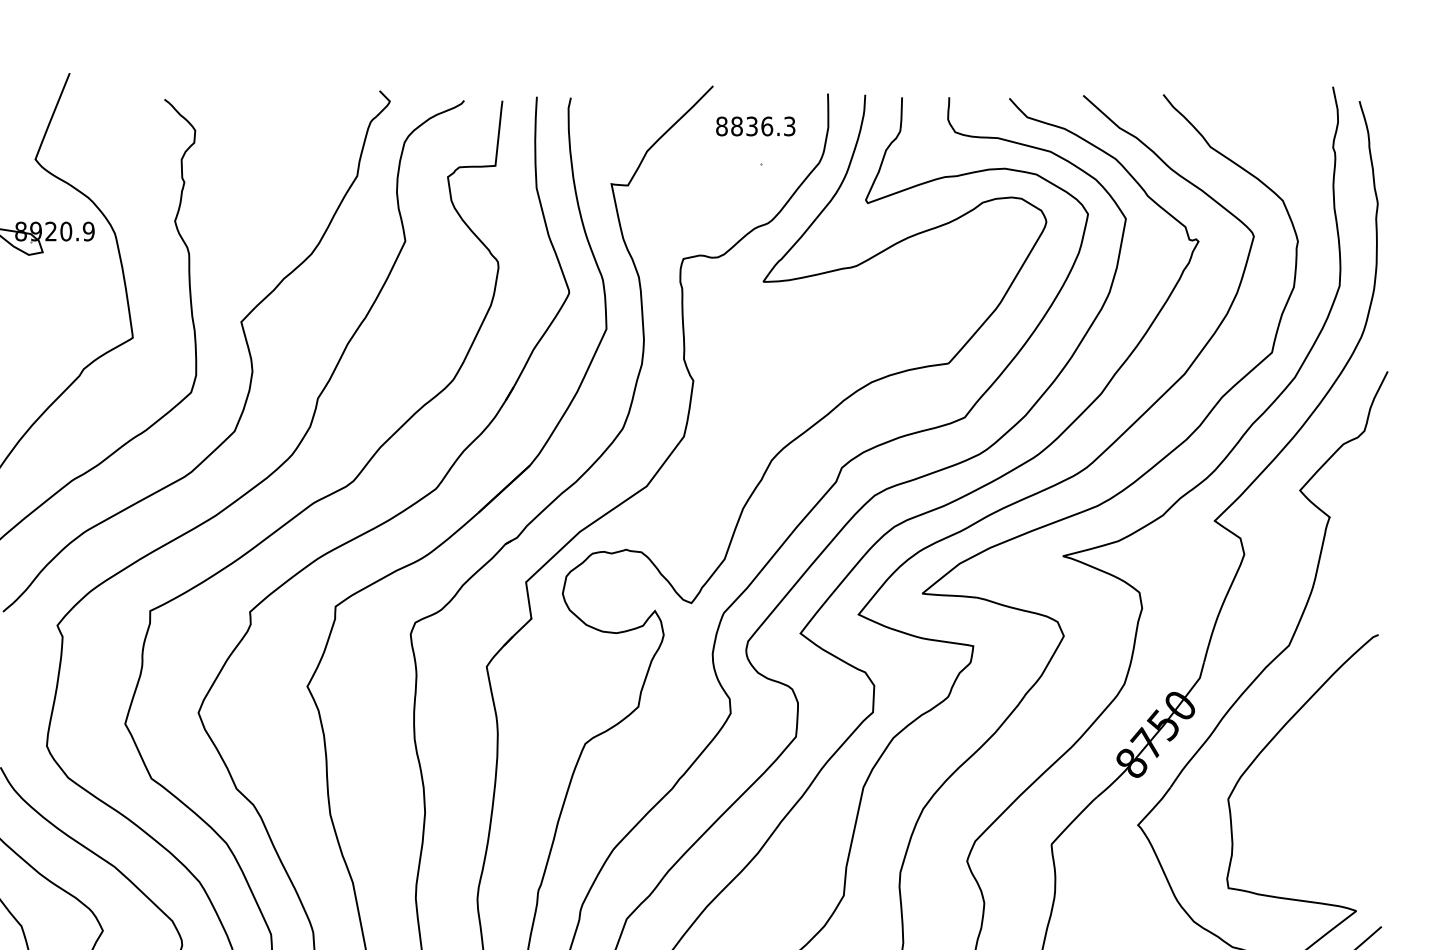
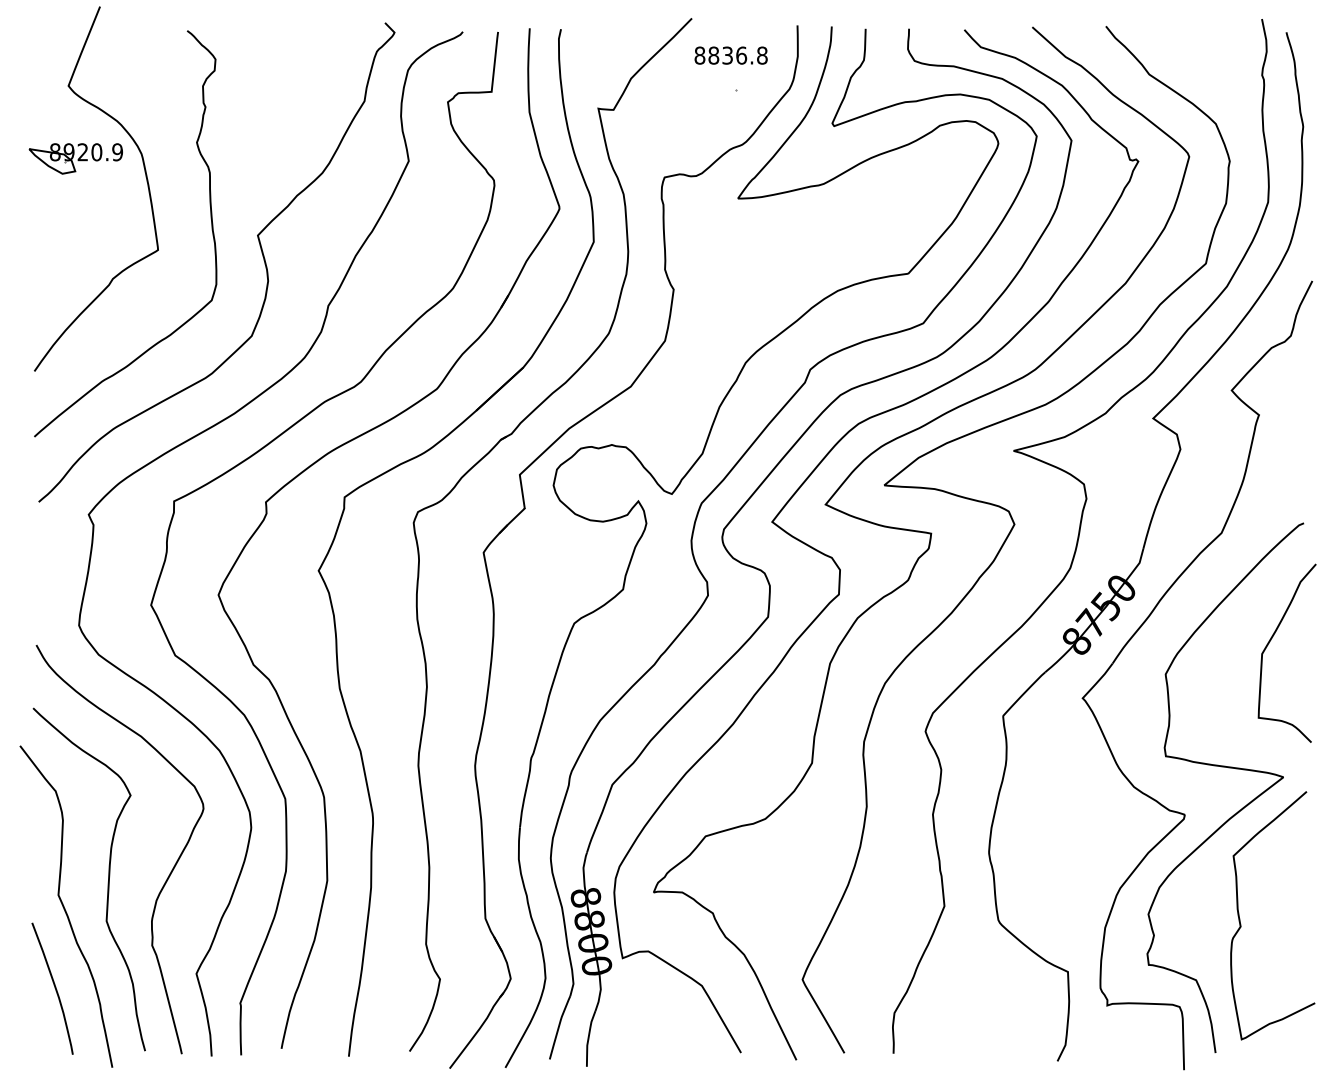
text: (789, 126) -> (762, 55), 8836.3 -> 8836.8
curve: (1343, 762) -> (1271, 640), added

